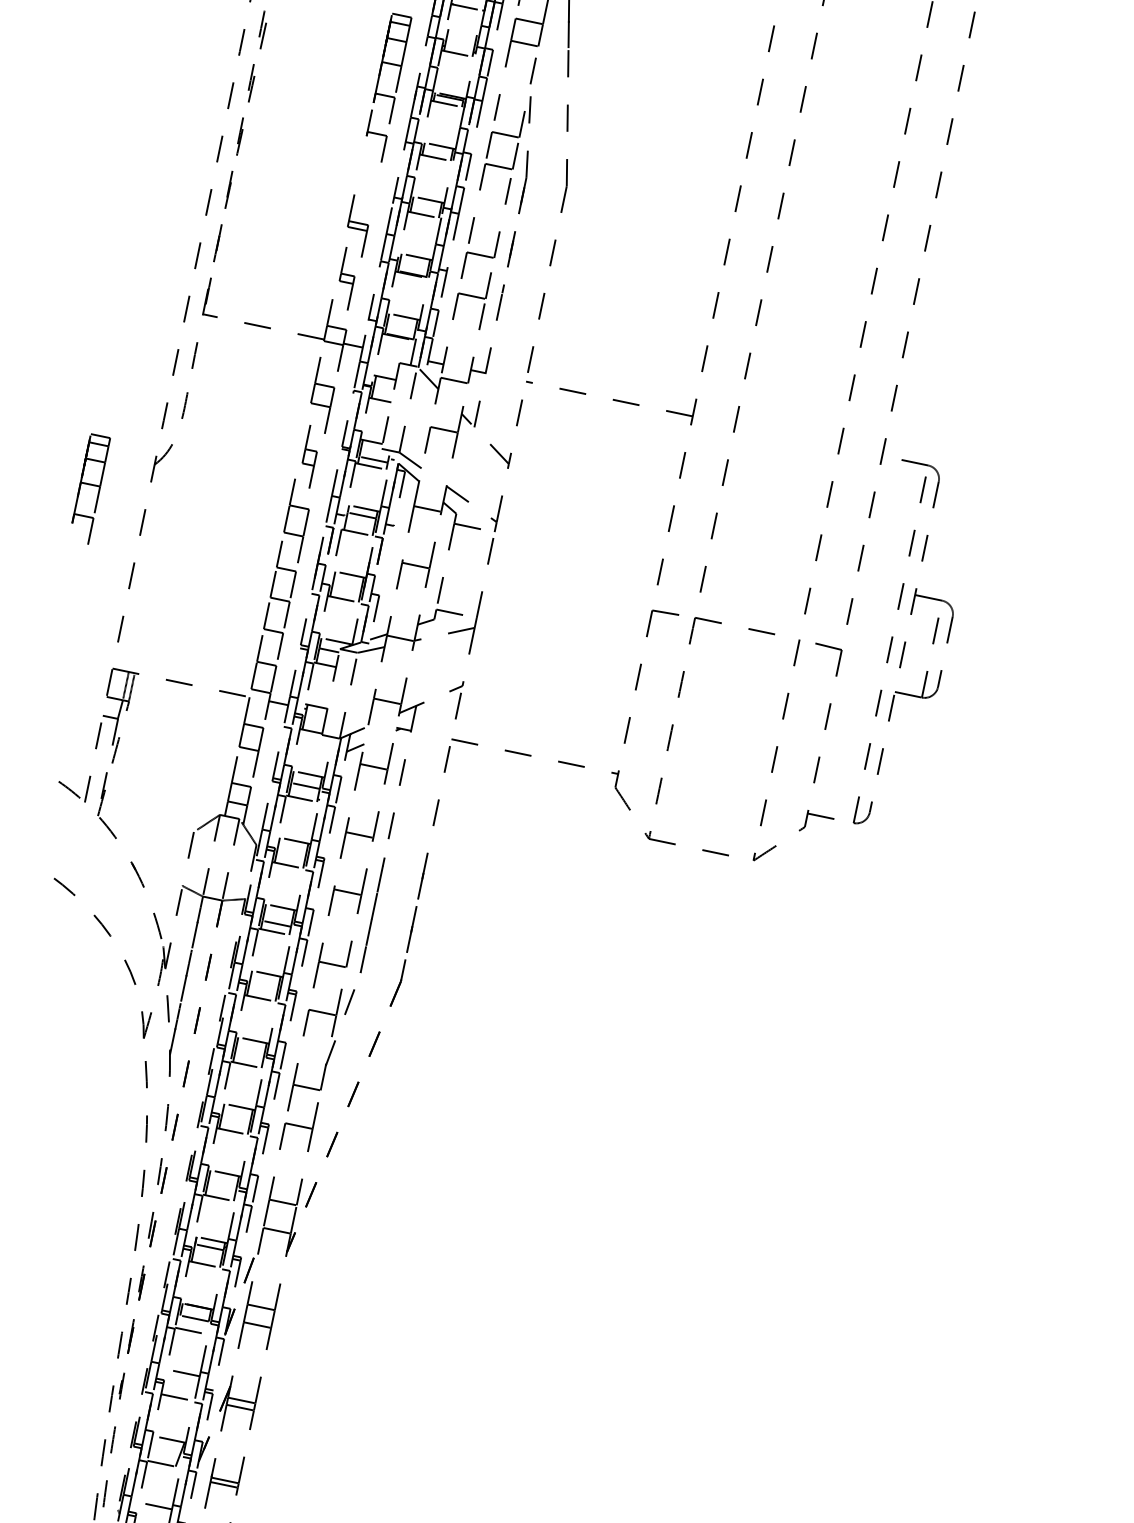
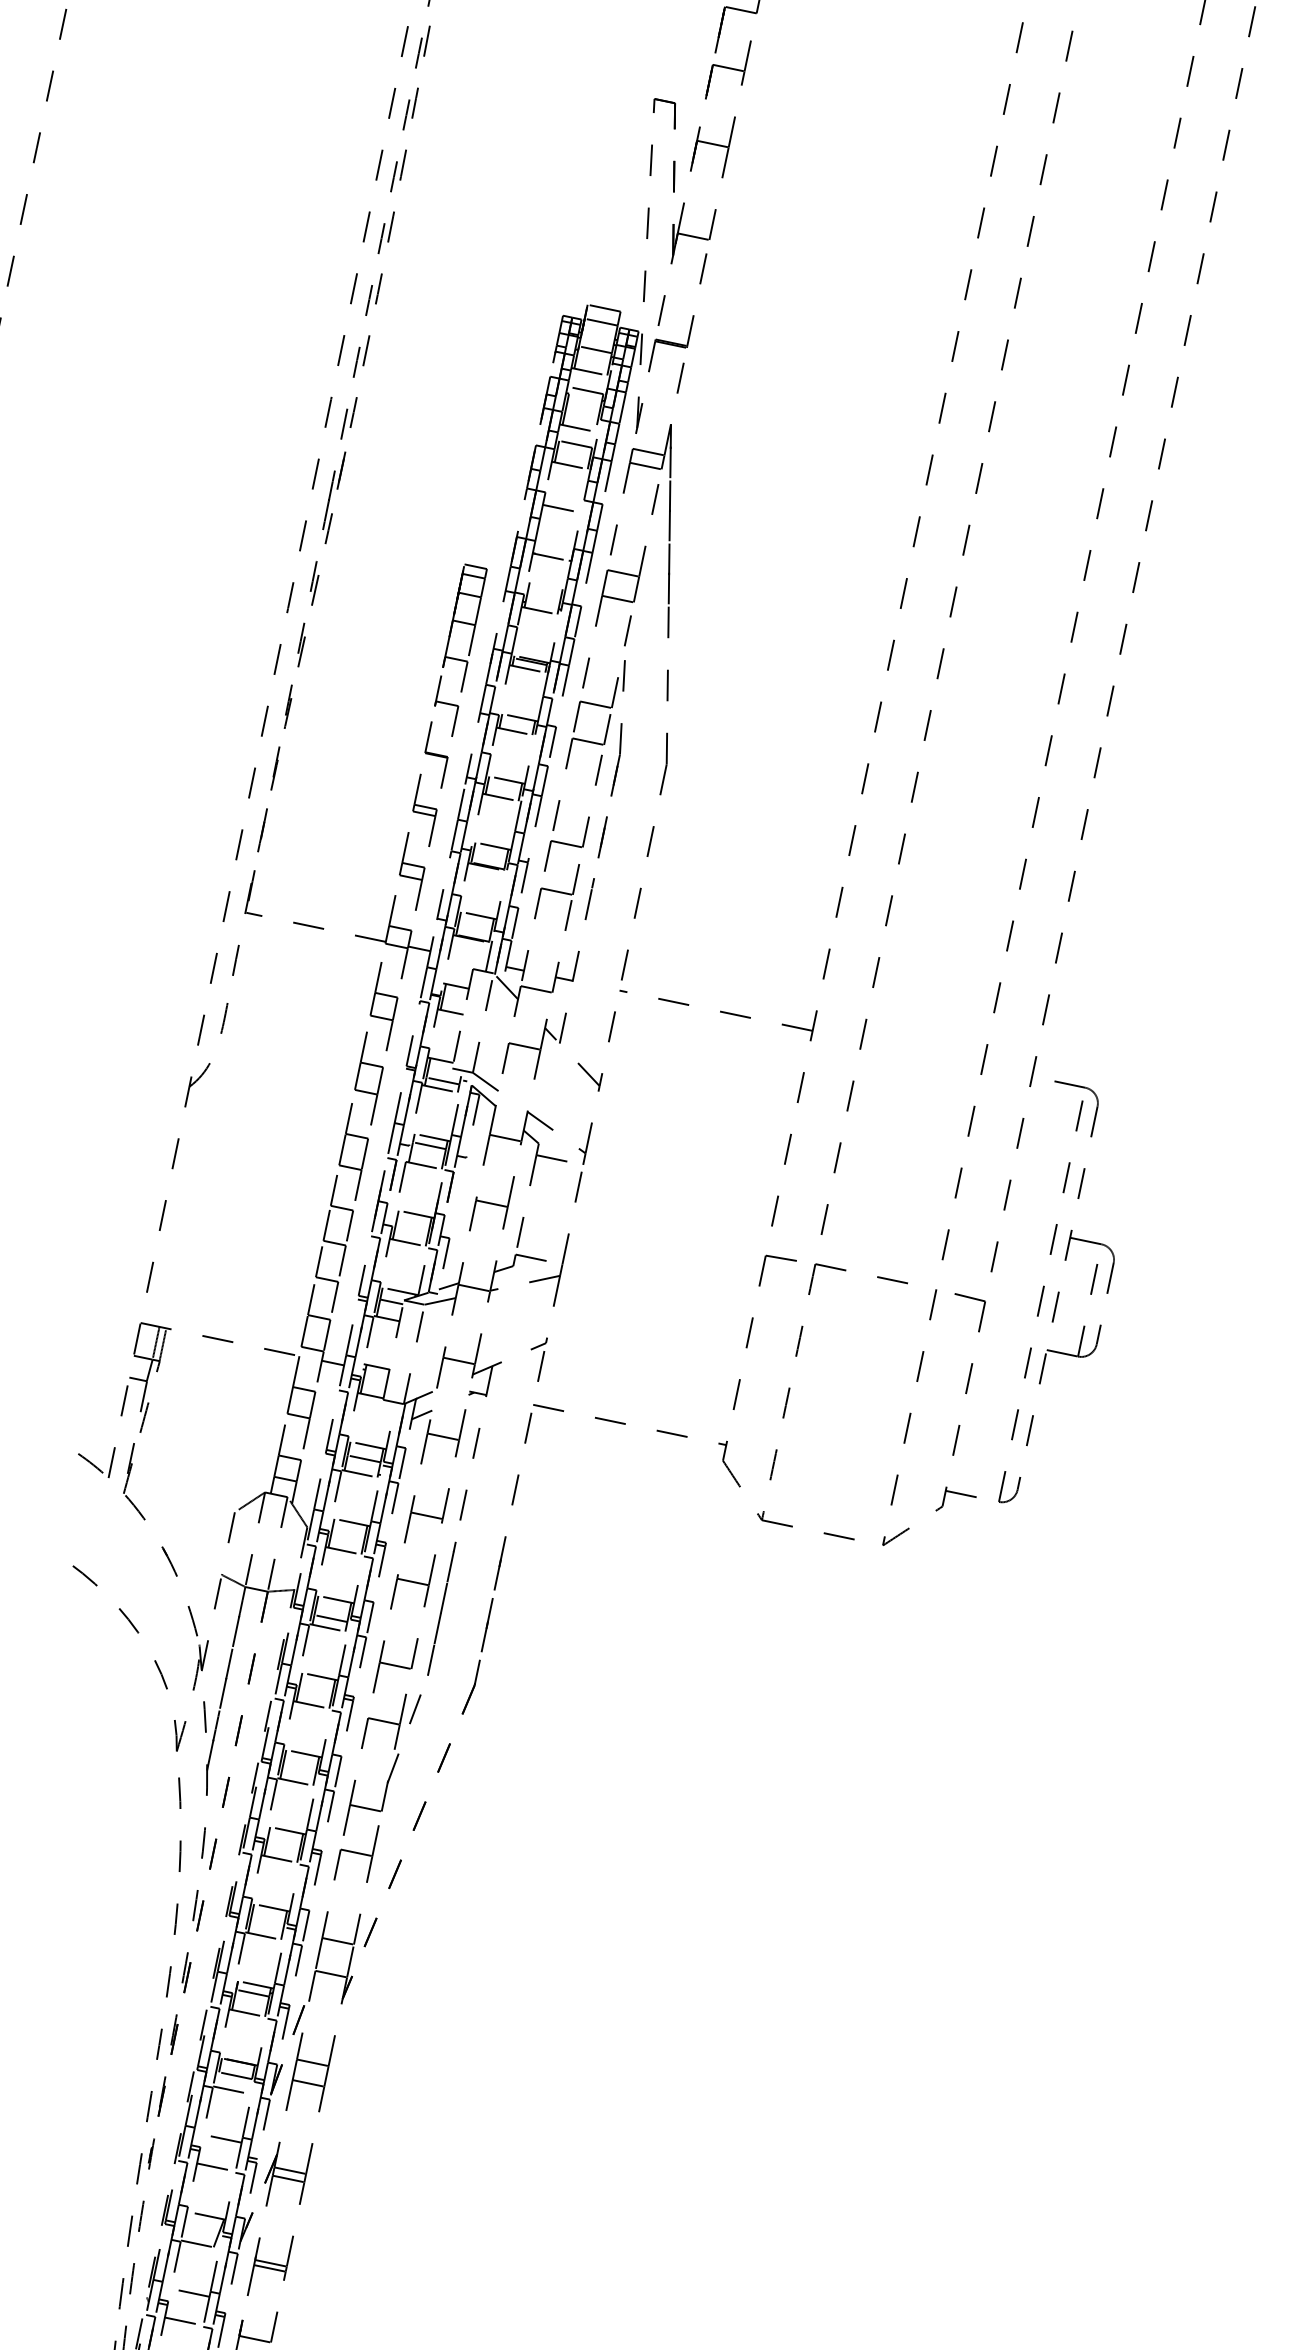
part: (368, 177) -> (436, 754), added
part: (347, 278) -> (412, 871), size x1.43
part: (309, 457) -> (368, 1078), size x1.67
part: (90, 488) -> (115, 1114), removed

